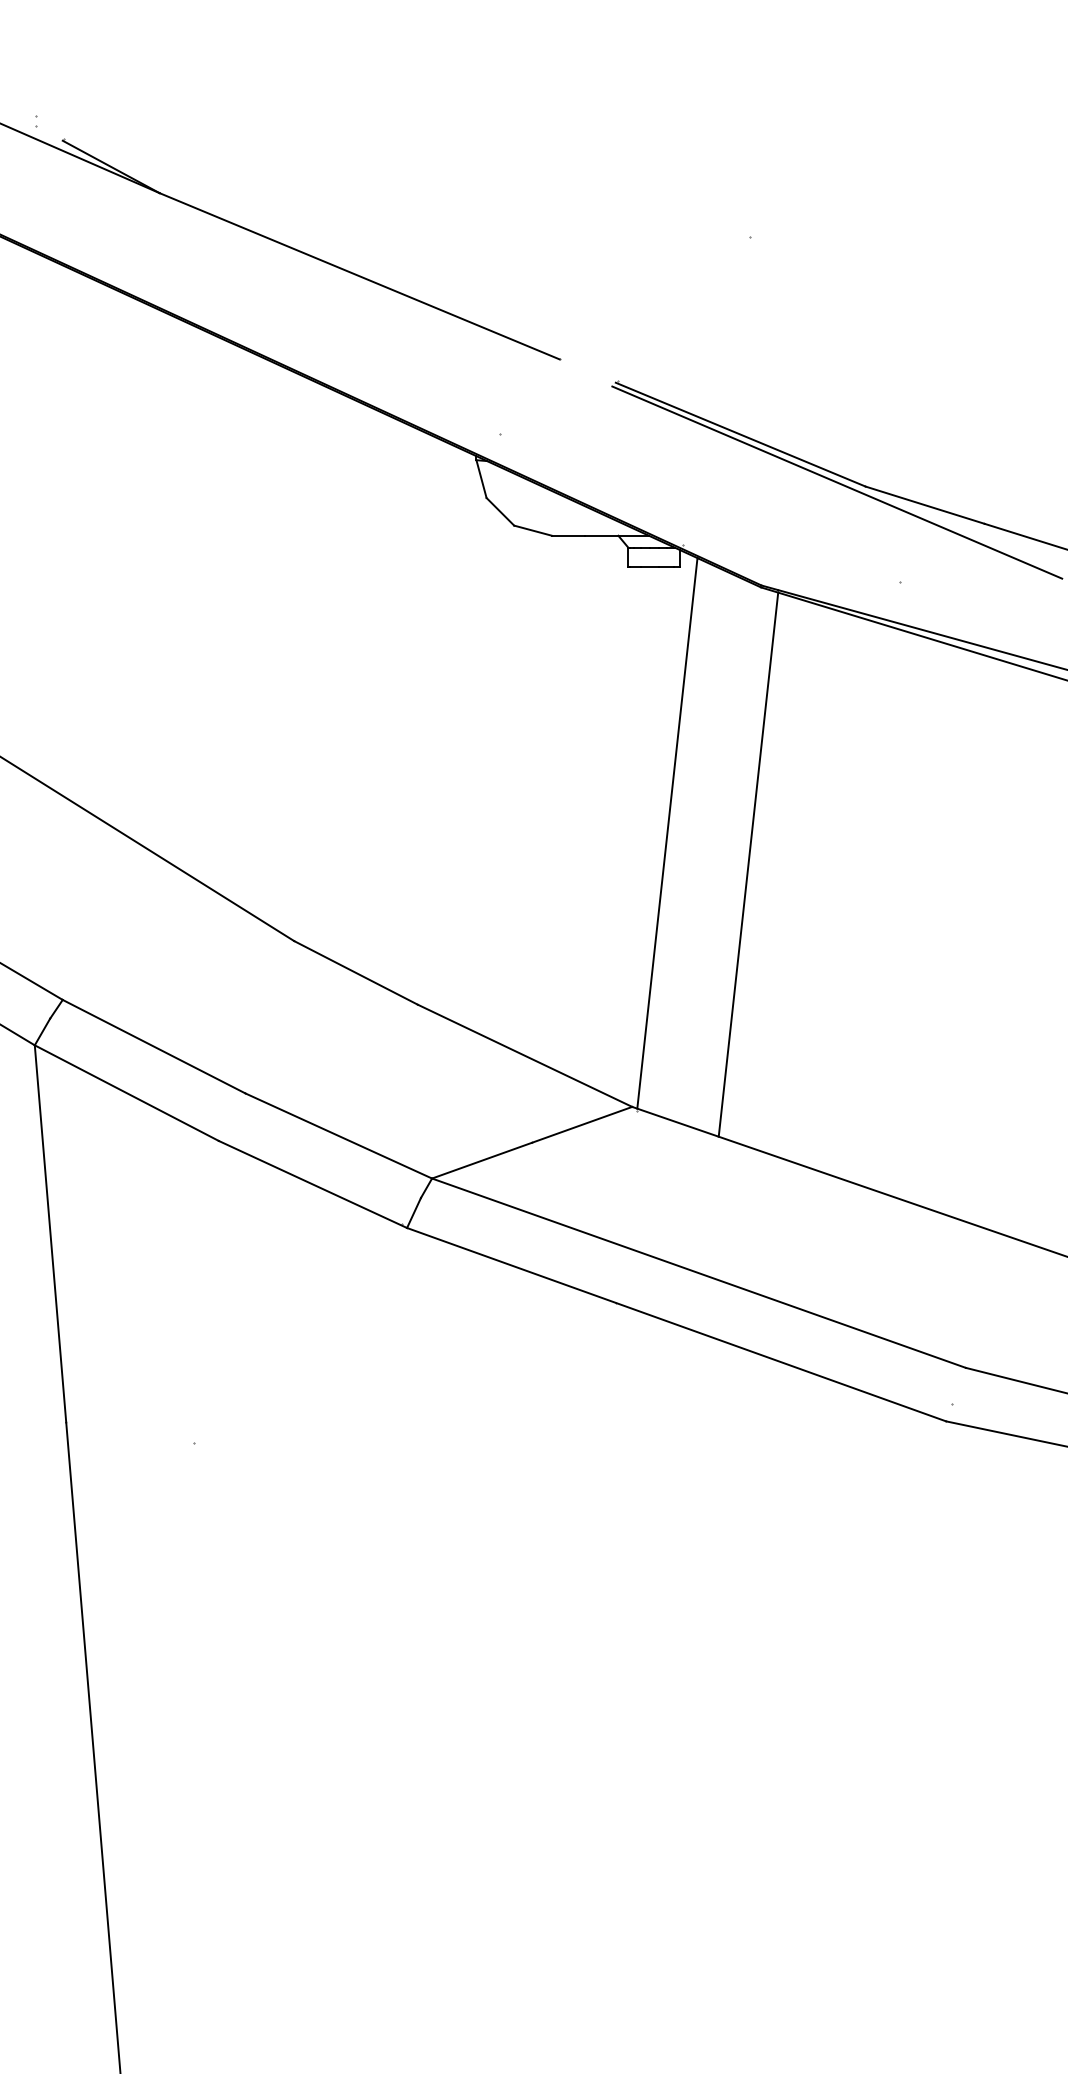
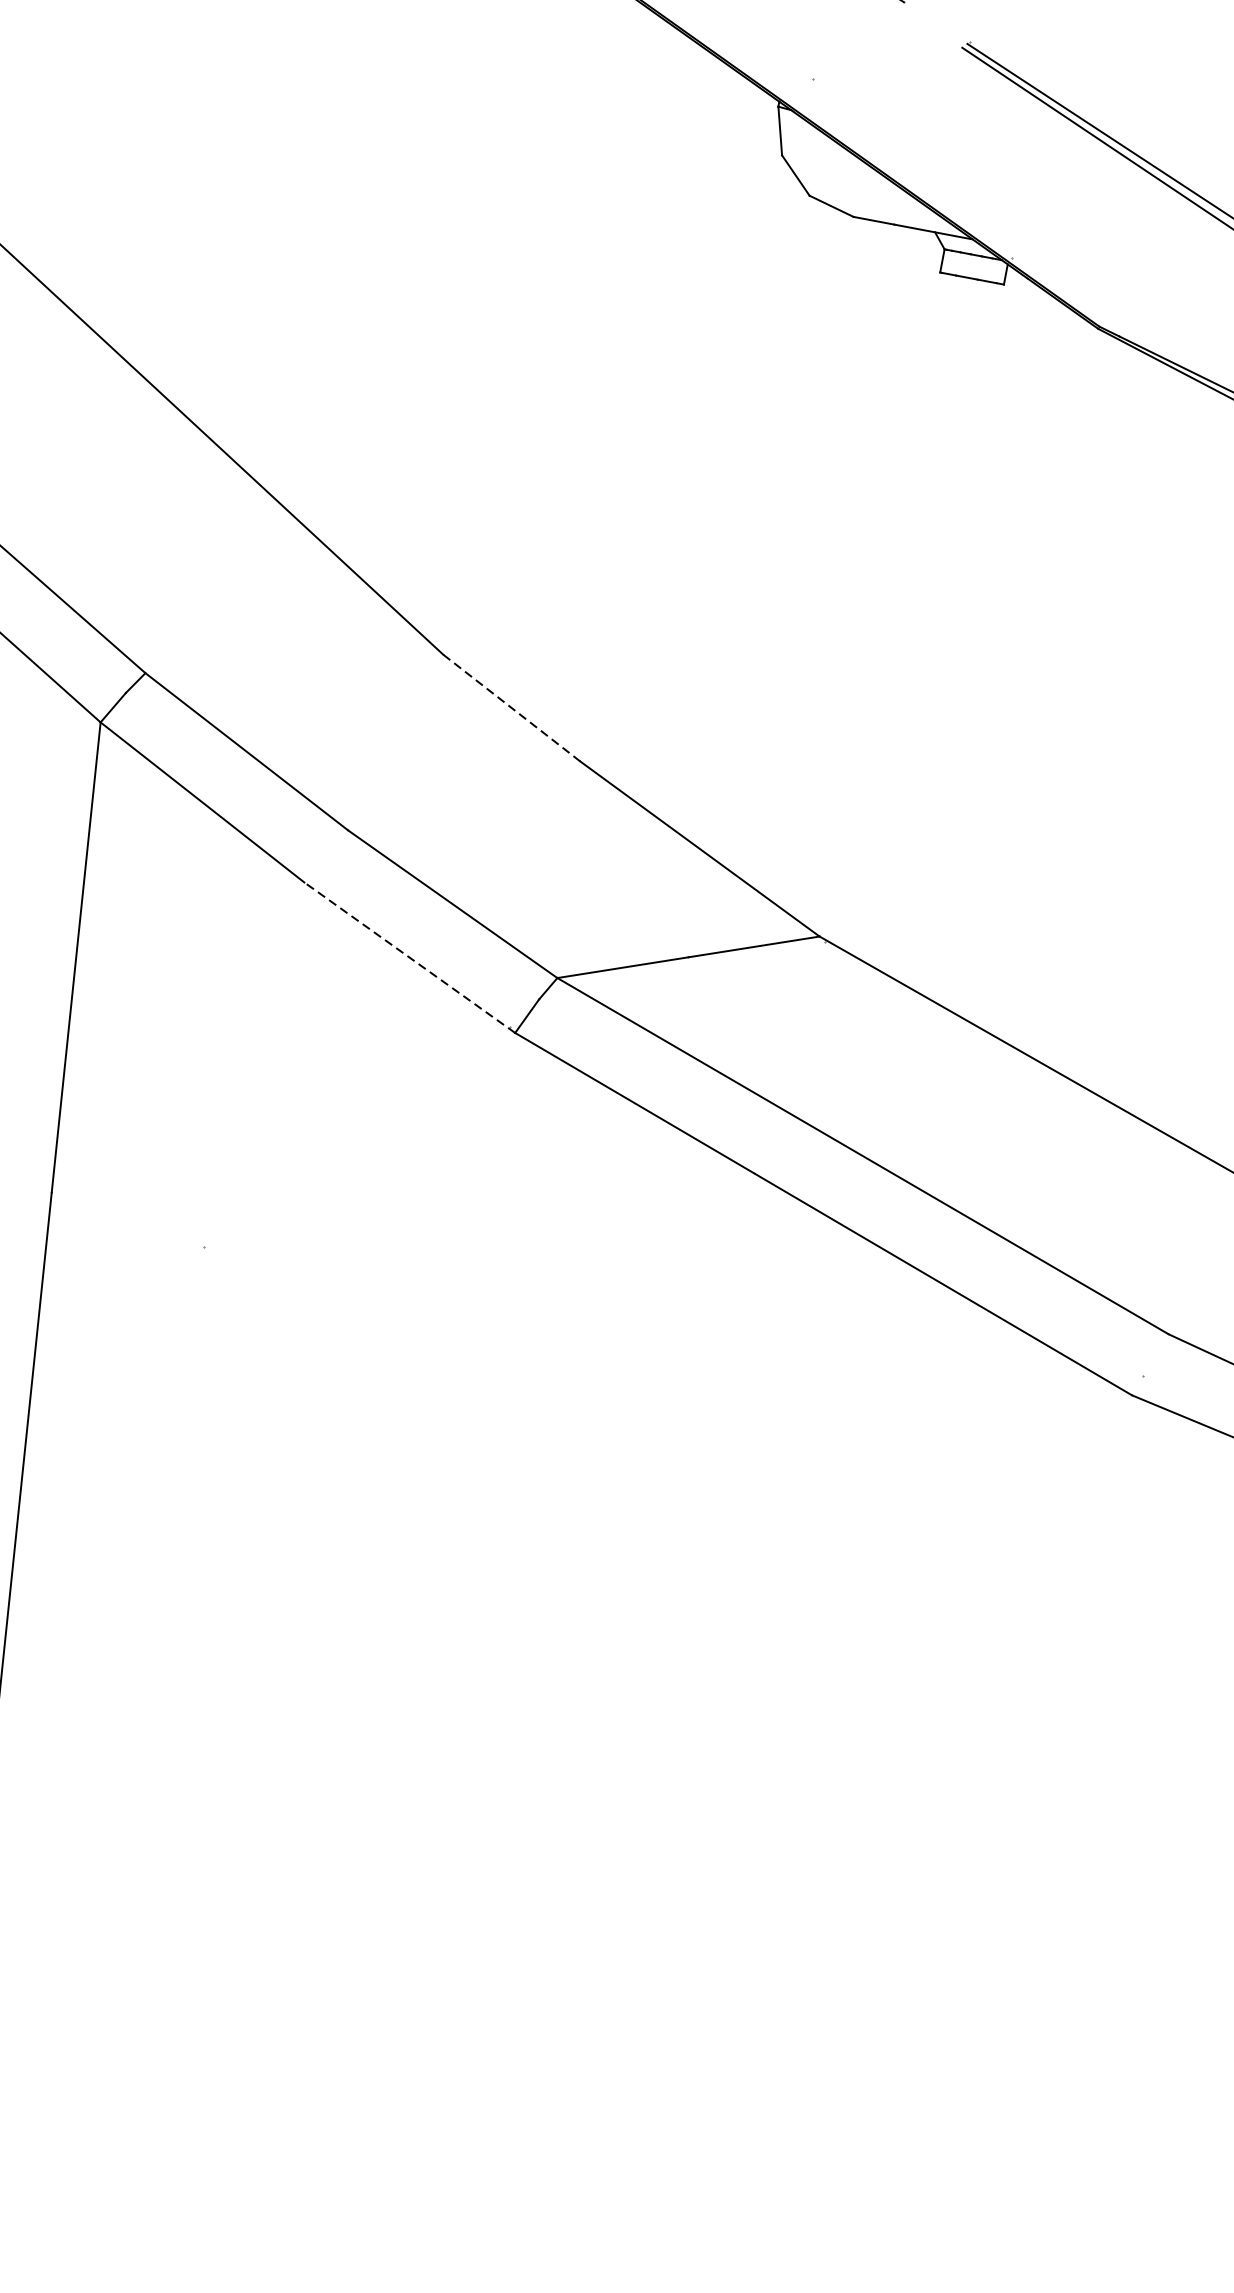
line: (667, 833) -> (926, 609), removed
line: (748, 864) -> (1018, 665), removed
line: (356, 972) -> (512, 707), solid -> dashed
line: (312, 1184) -> (409, 957), solid -> dashed

